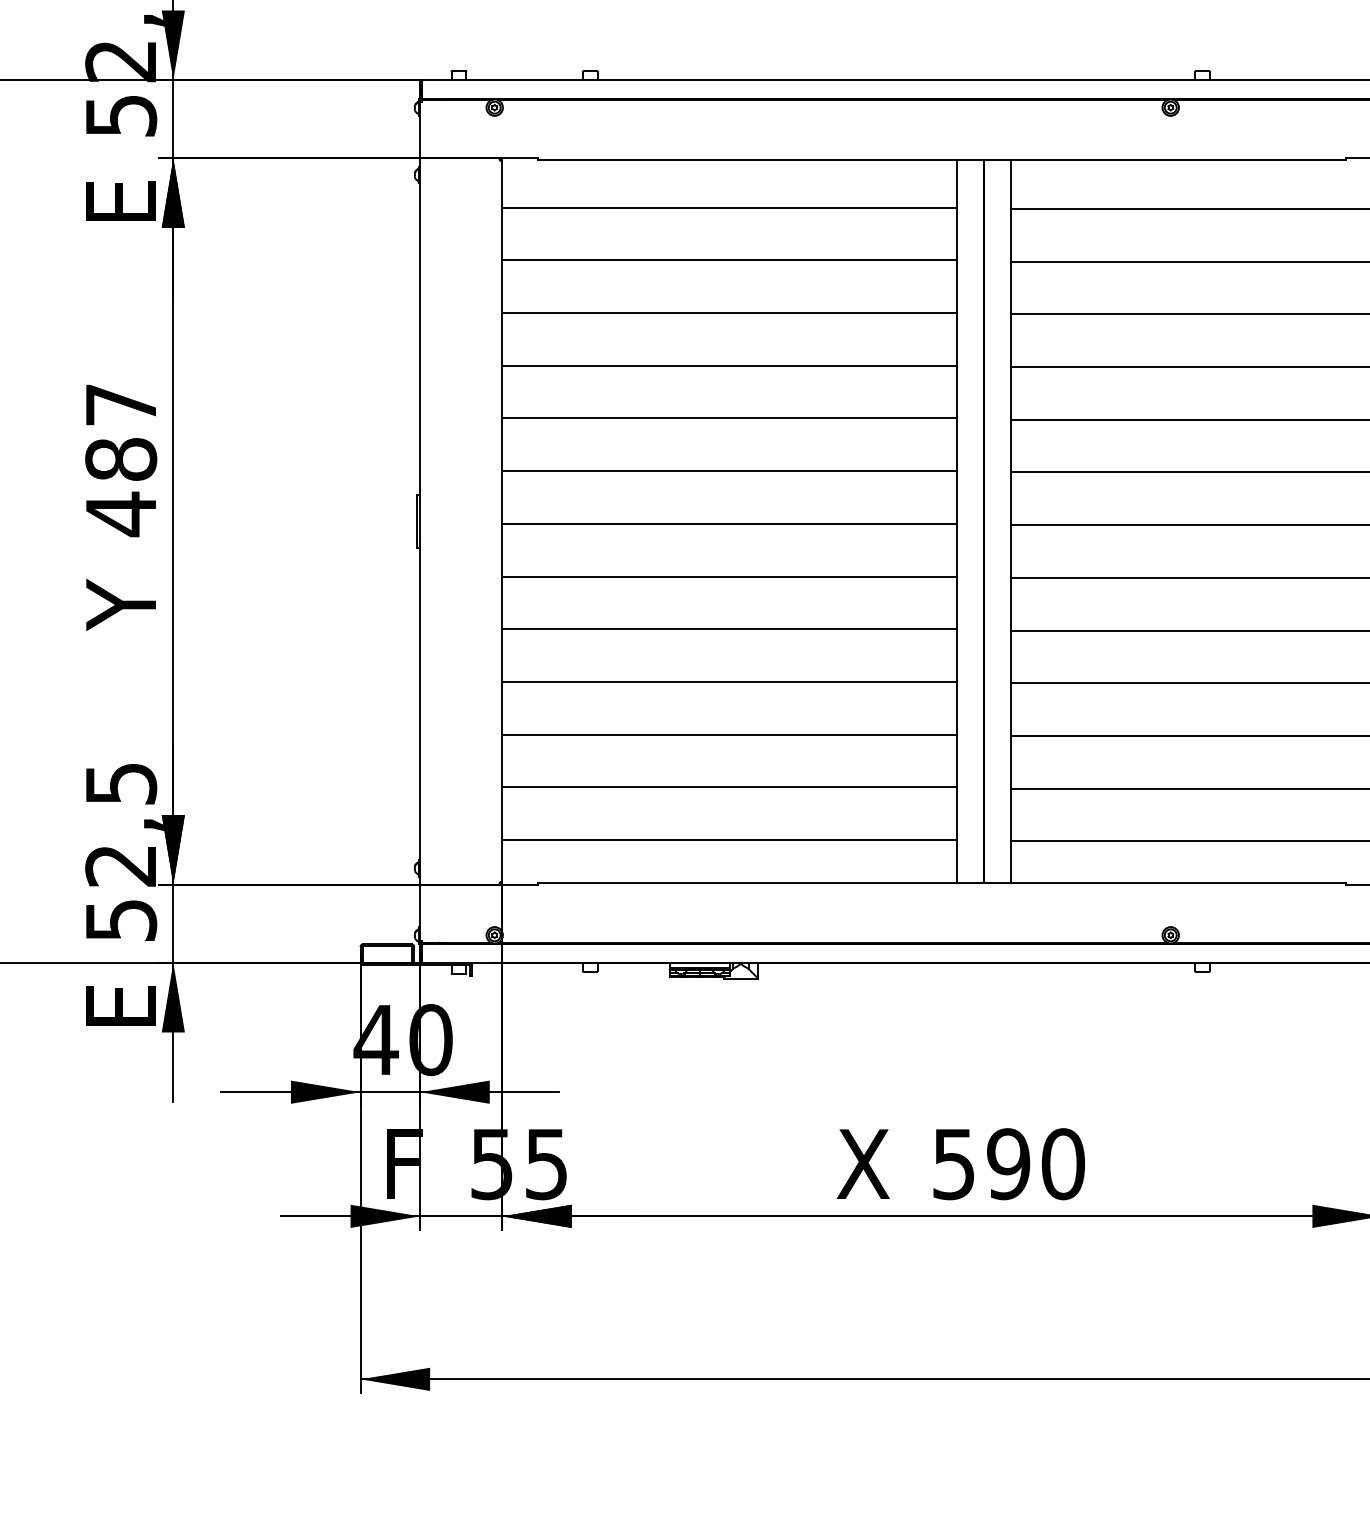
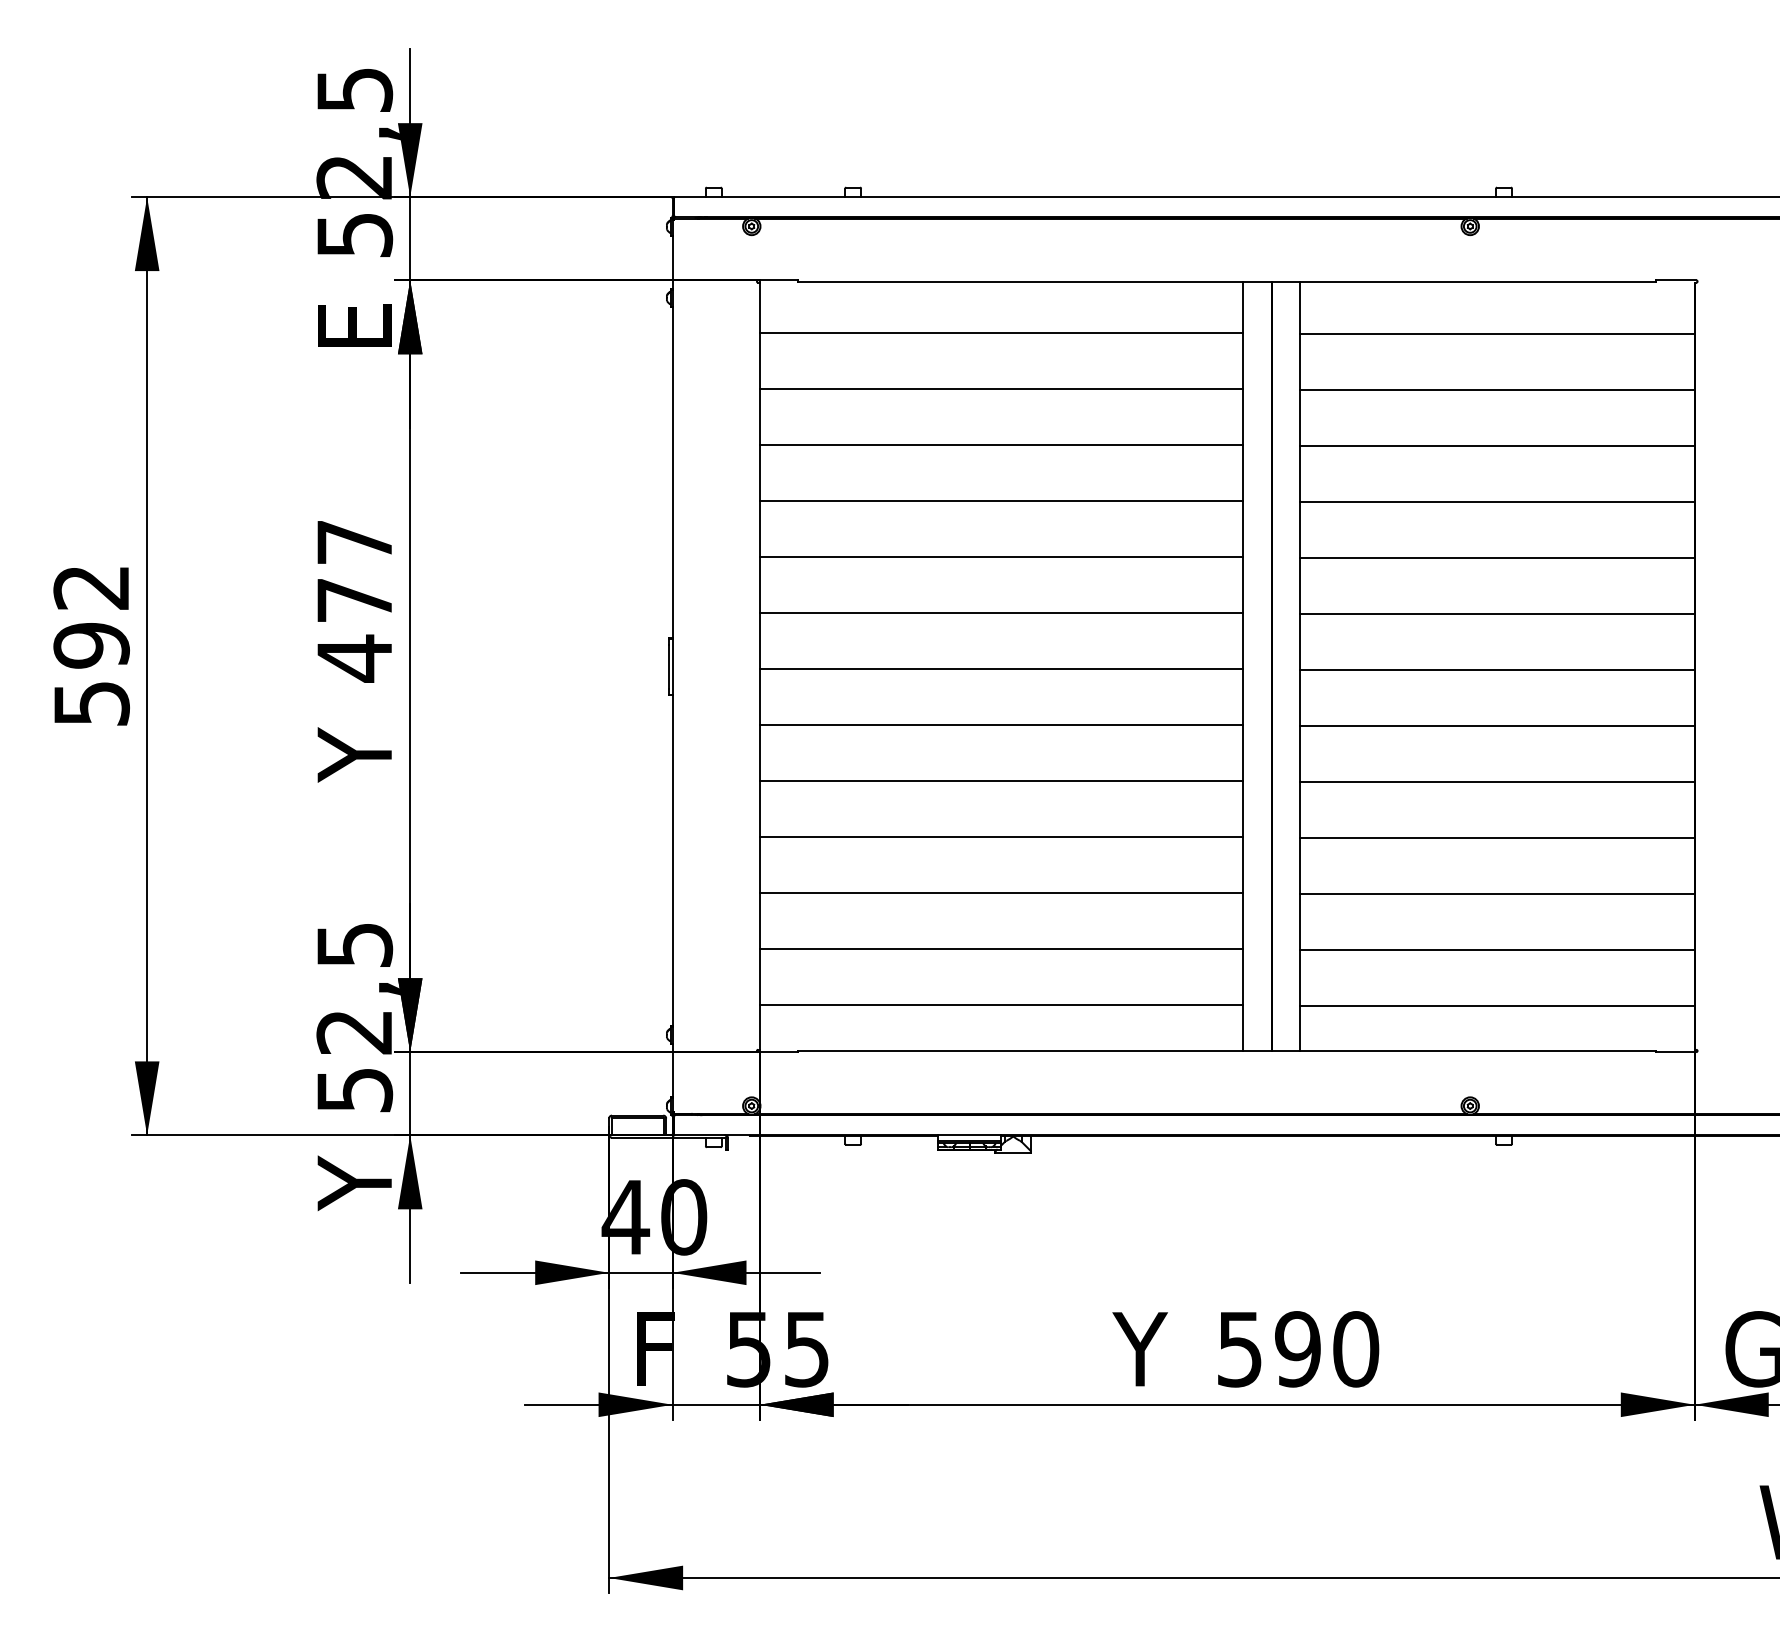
text: (120, 459) -> (354, 600), 487 -> 477
text: (120, 1007) -> (354, 1182), E -> Y
text: (861, 1164) -> (1141, 1349), X -> Y

